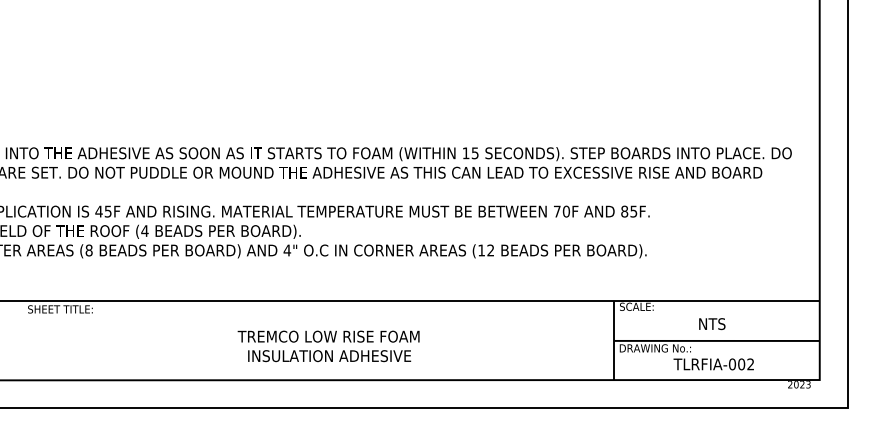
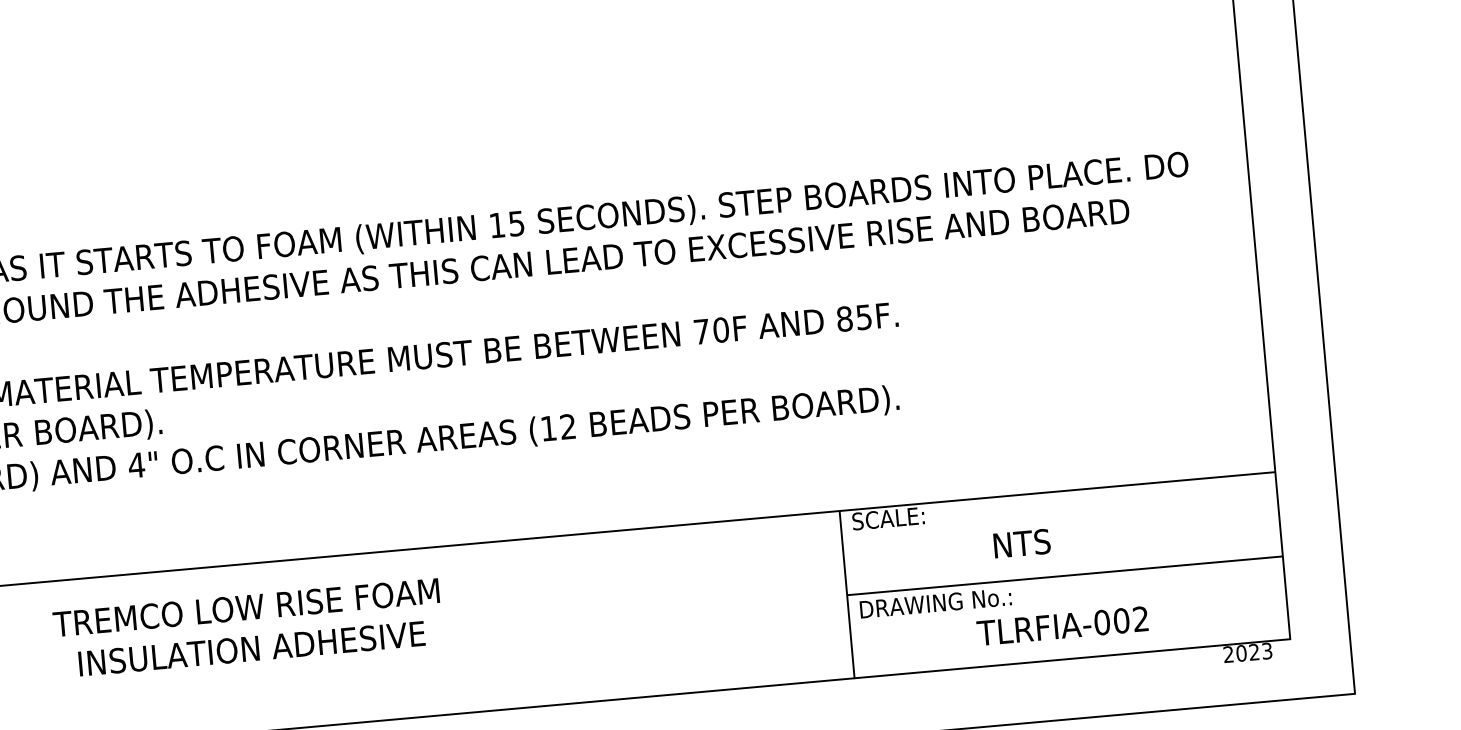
text: (712, 324) -> (1022, 544), moved
text: (328, 346) -> (247, 628), moved

